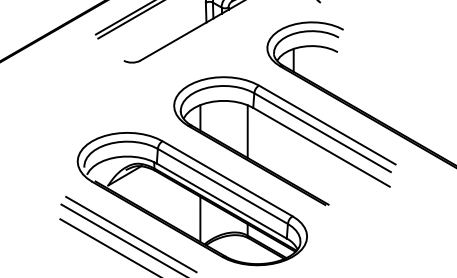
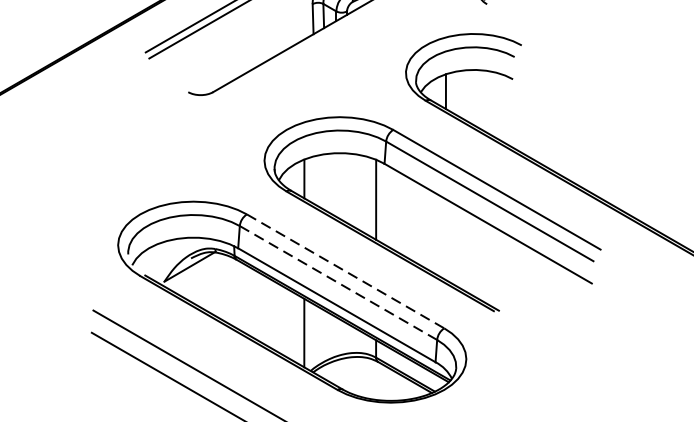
line: (228, 179) -> (347, 272), solid -> dashed
line: (222, 186) -> (337, 283), solid -> dashed
line: (131, 234) -> (199, 355), removed

